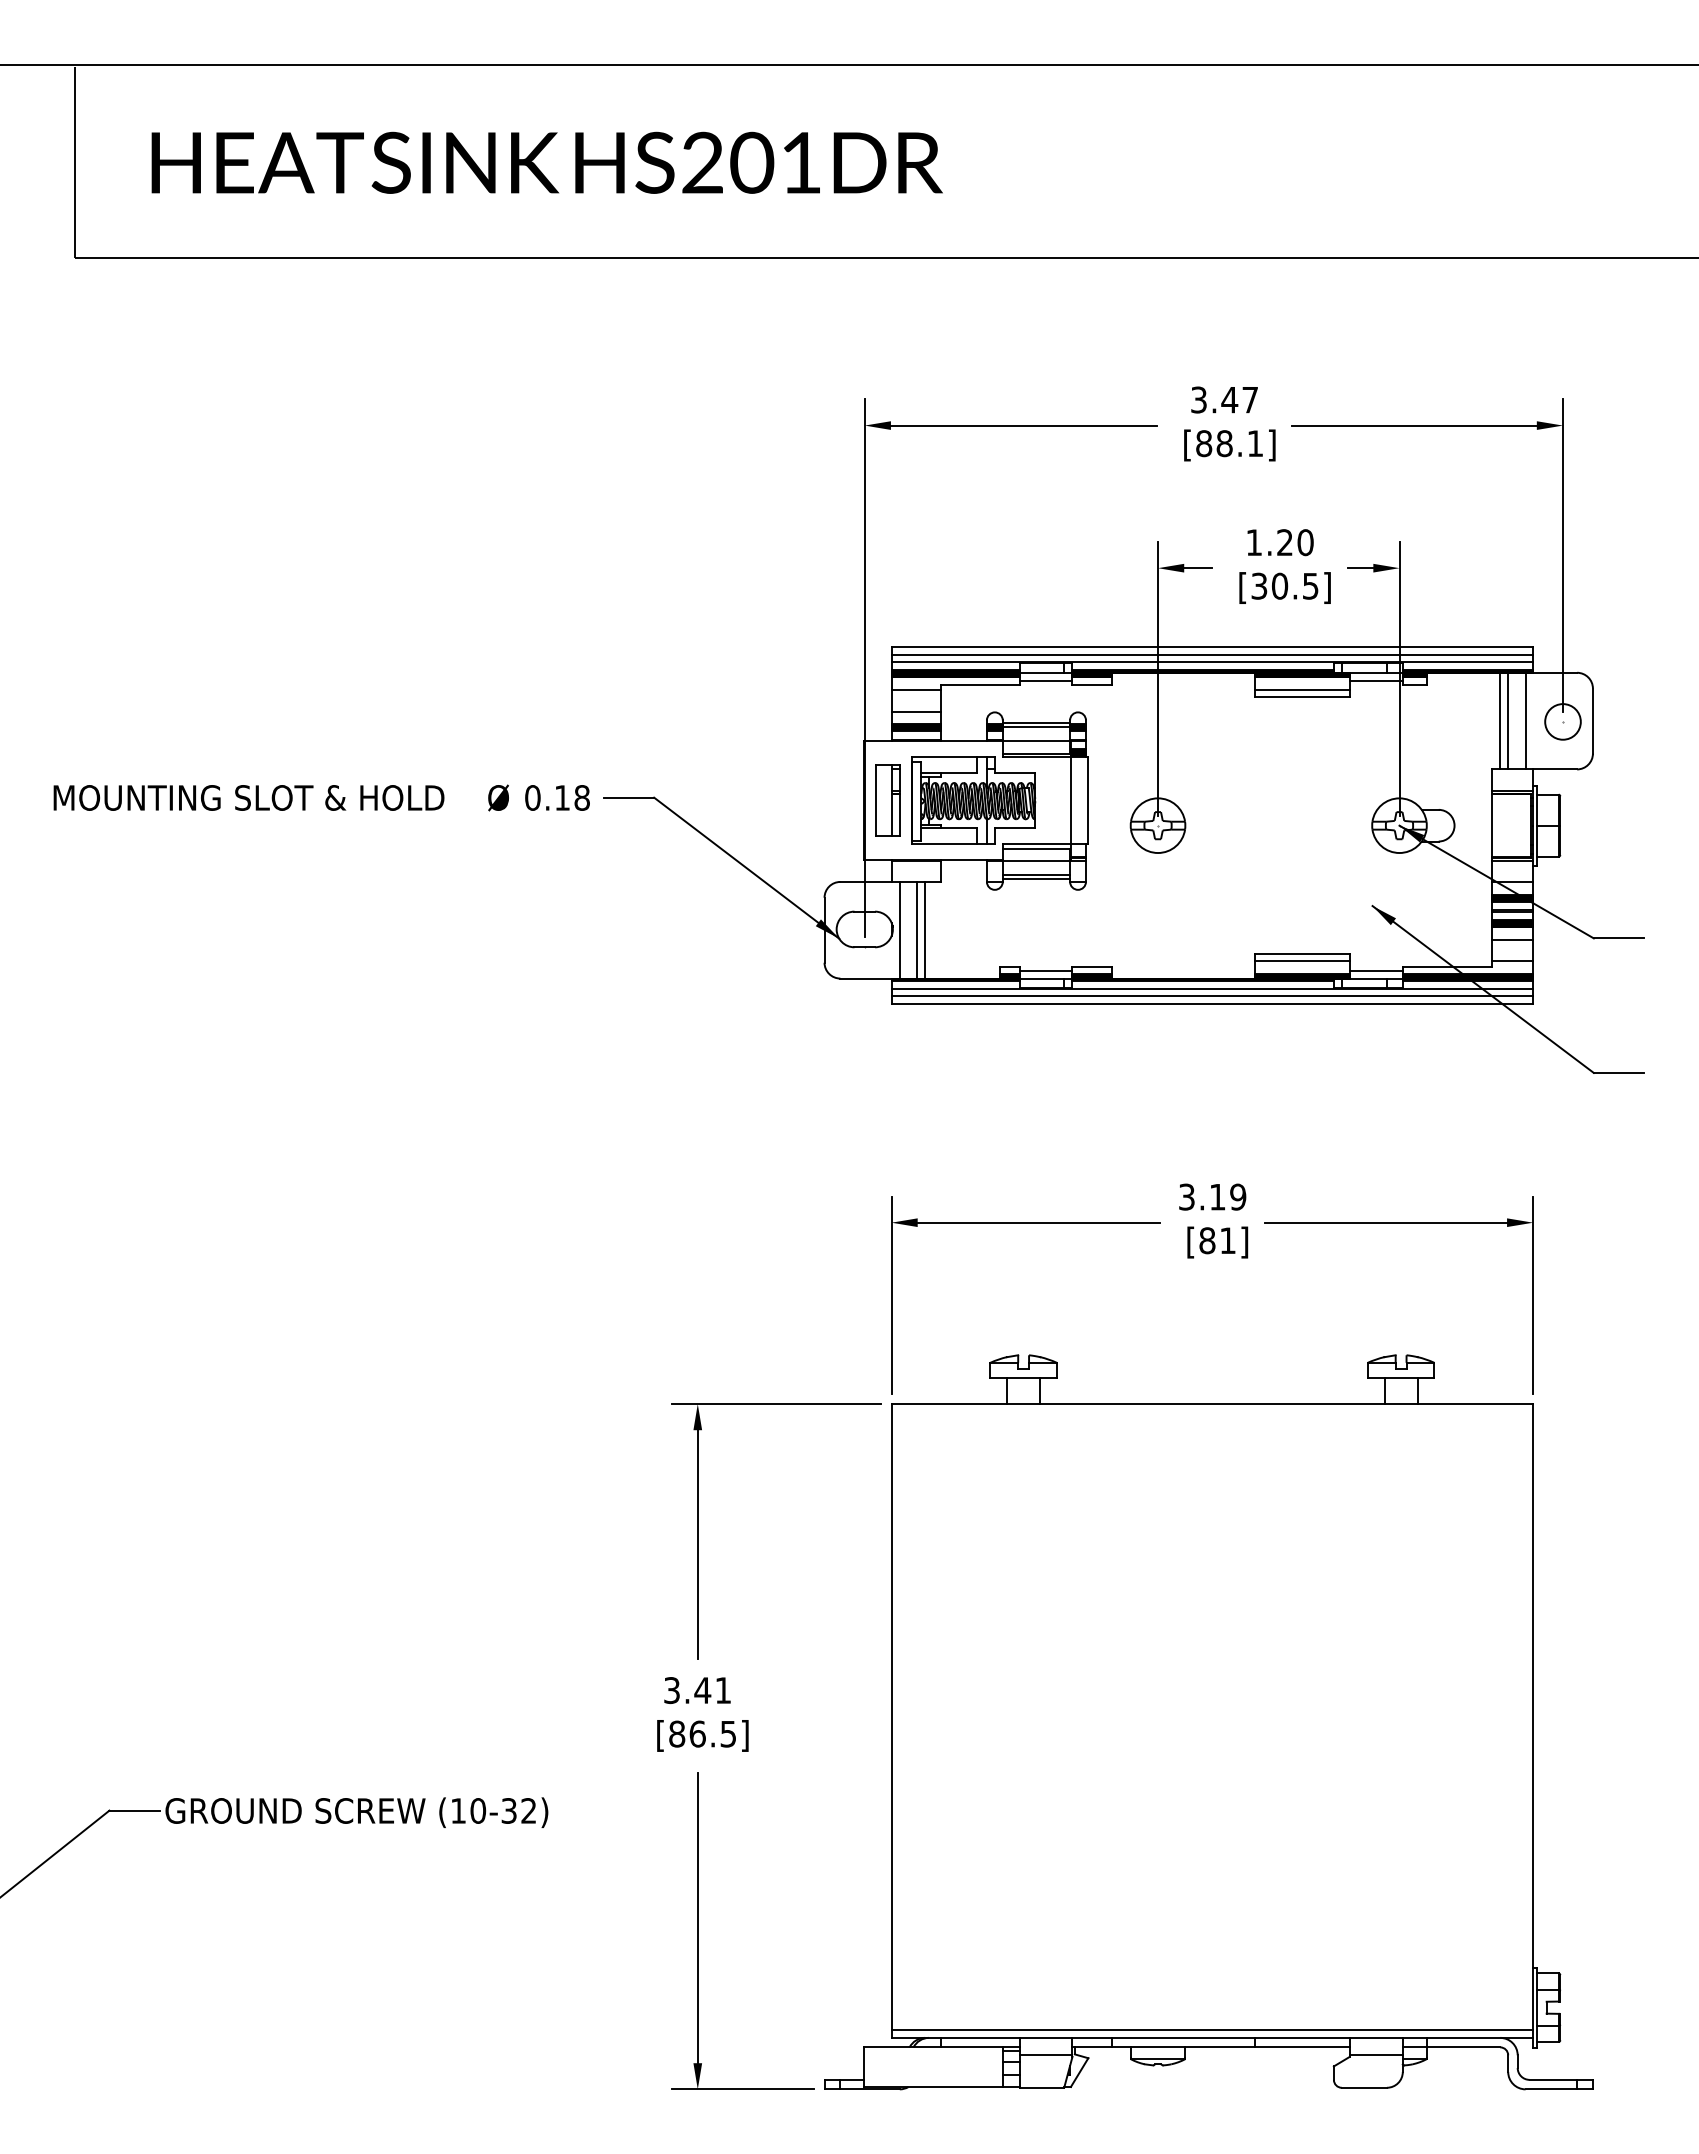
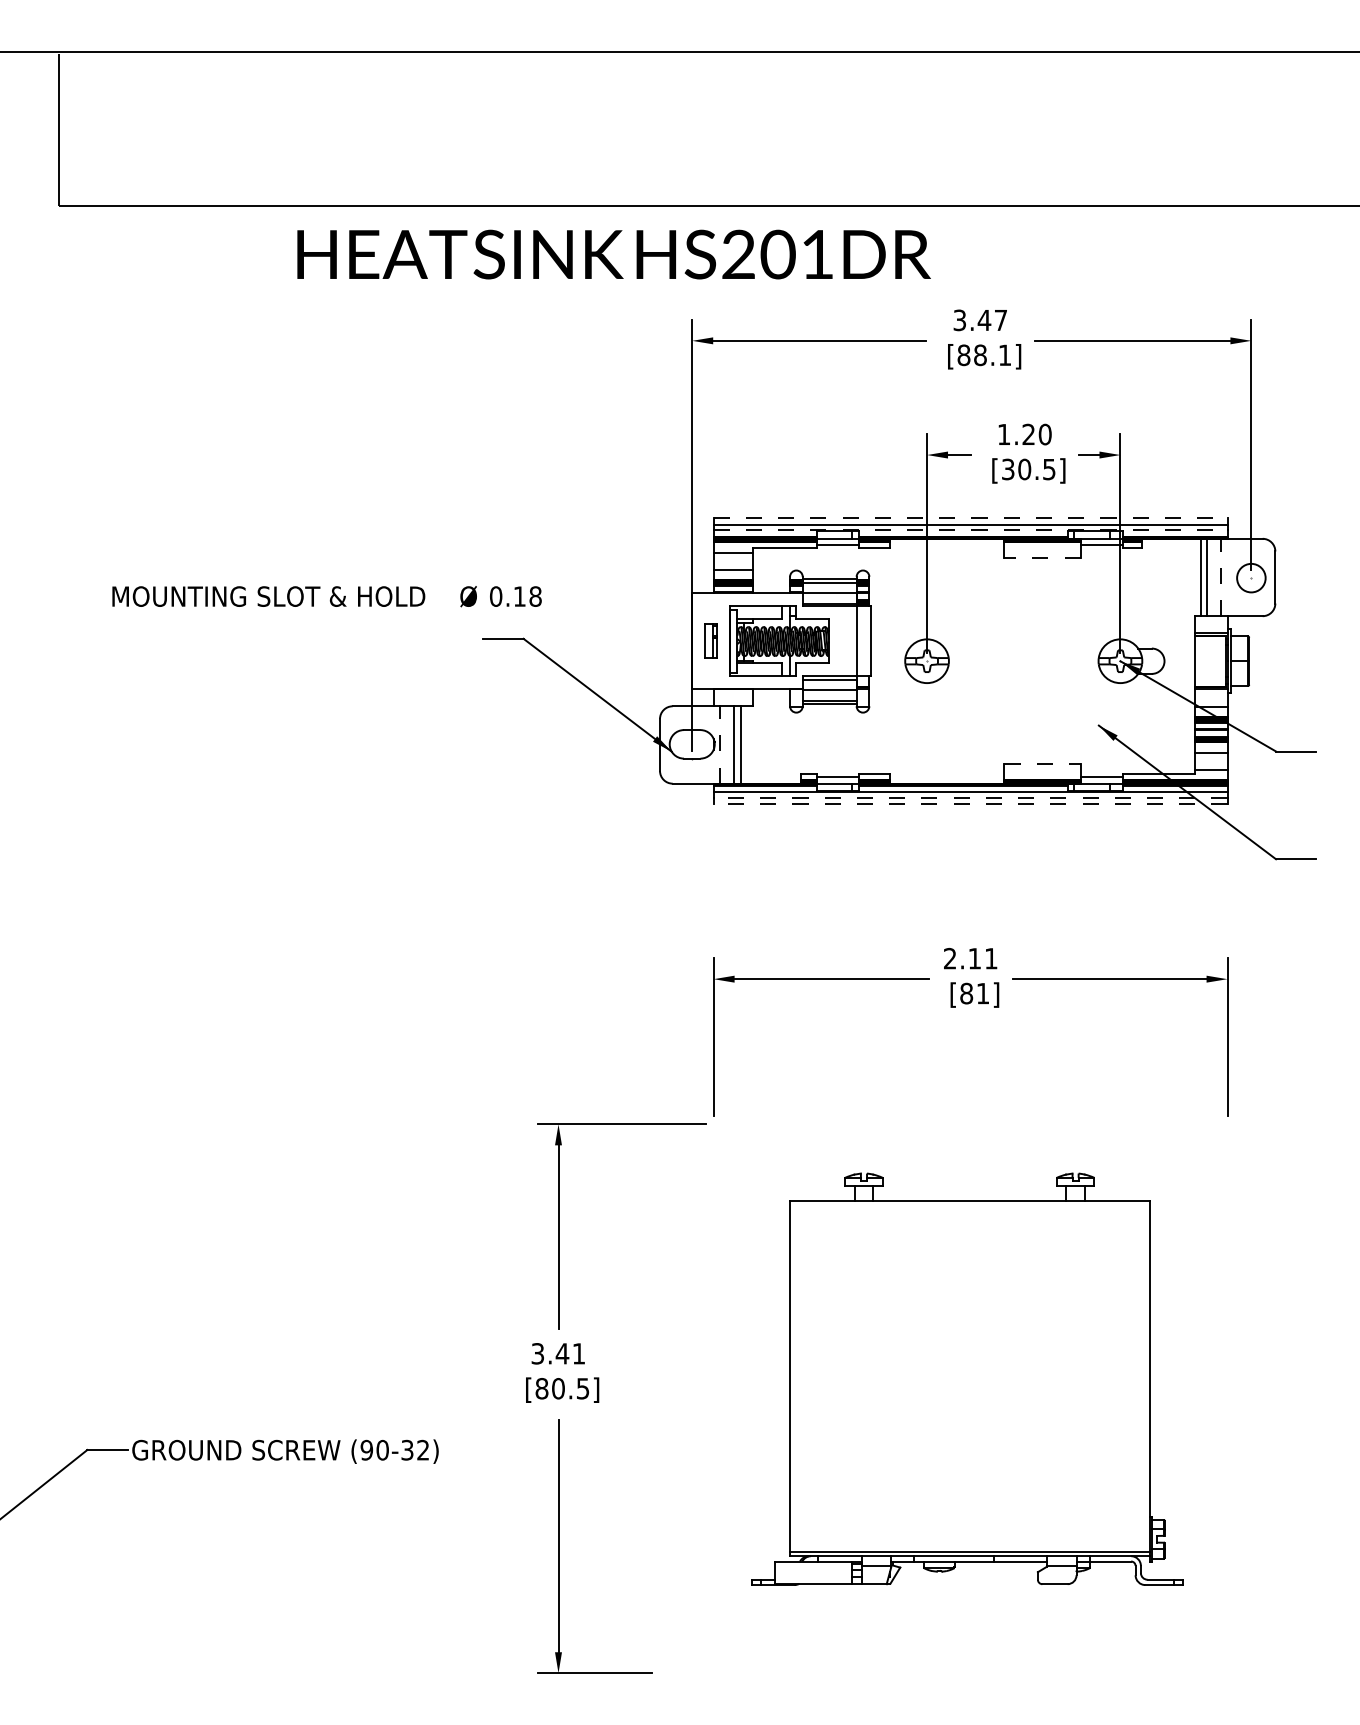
text: (546, 162) -> (613, 254), moved
line: (1212, 647) -> (970, 518), solid -> dashed
line: (1212, 661) -> (970, 529), solid -> dashed
line: (1301, 689) -> (1041, 552), removed
line: (1302, 697) -> (1042, 558), solid -> dashed
line: (1525, 720) -> (1221, 577), solid -> dashed
text: (321, 797) -> (326, 596), moved
part: (887, 800) -> (710, 641), size x0.6
line: (899, 929) -> (720, 744), solid -> dashed
line: (1302, 954) -> (1042, 764), solid -> dashed
line: (1301, 961) -> (1041, 770), removed
line: (1212, 995) -> (970, 797), solid -> dashed
line: (1212, 1003) -> (970, 803), solid -> dashed
text: (1212, 1196) -> (970, 958), 3.19 -> 2.11
part: (1208, 1722) -> (967, 1379), size x0.7
text: (697, 1733) -> (558, 1388), [86.5] -> [80.5]
text: (458, 1810) -> (366, 1449), (10-32) -> (90-32)

